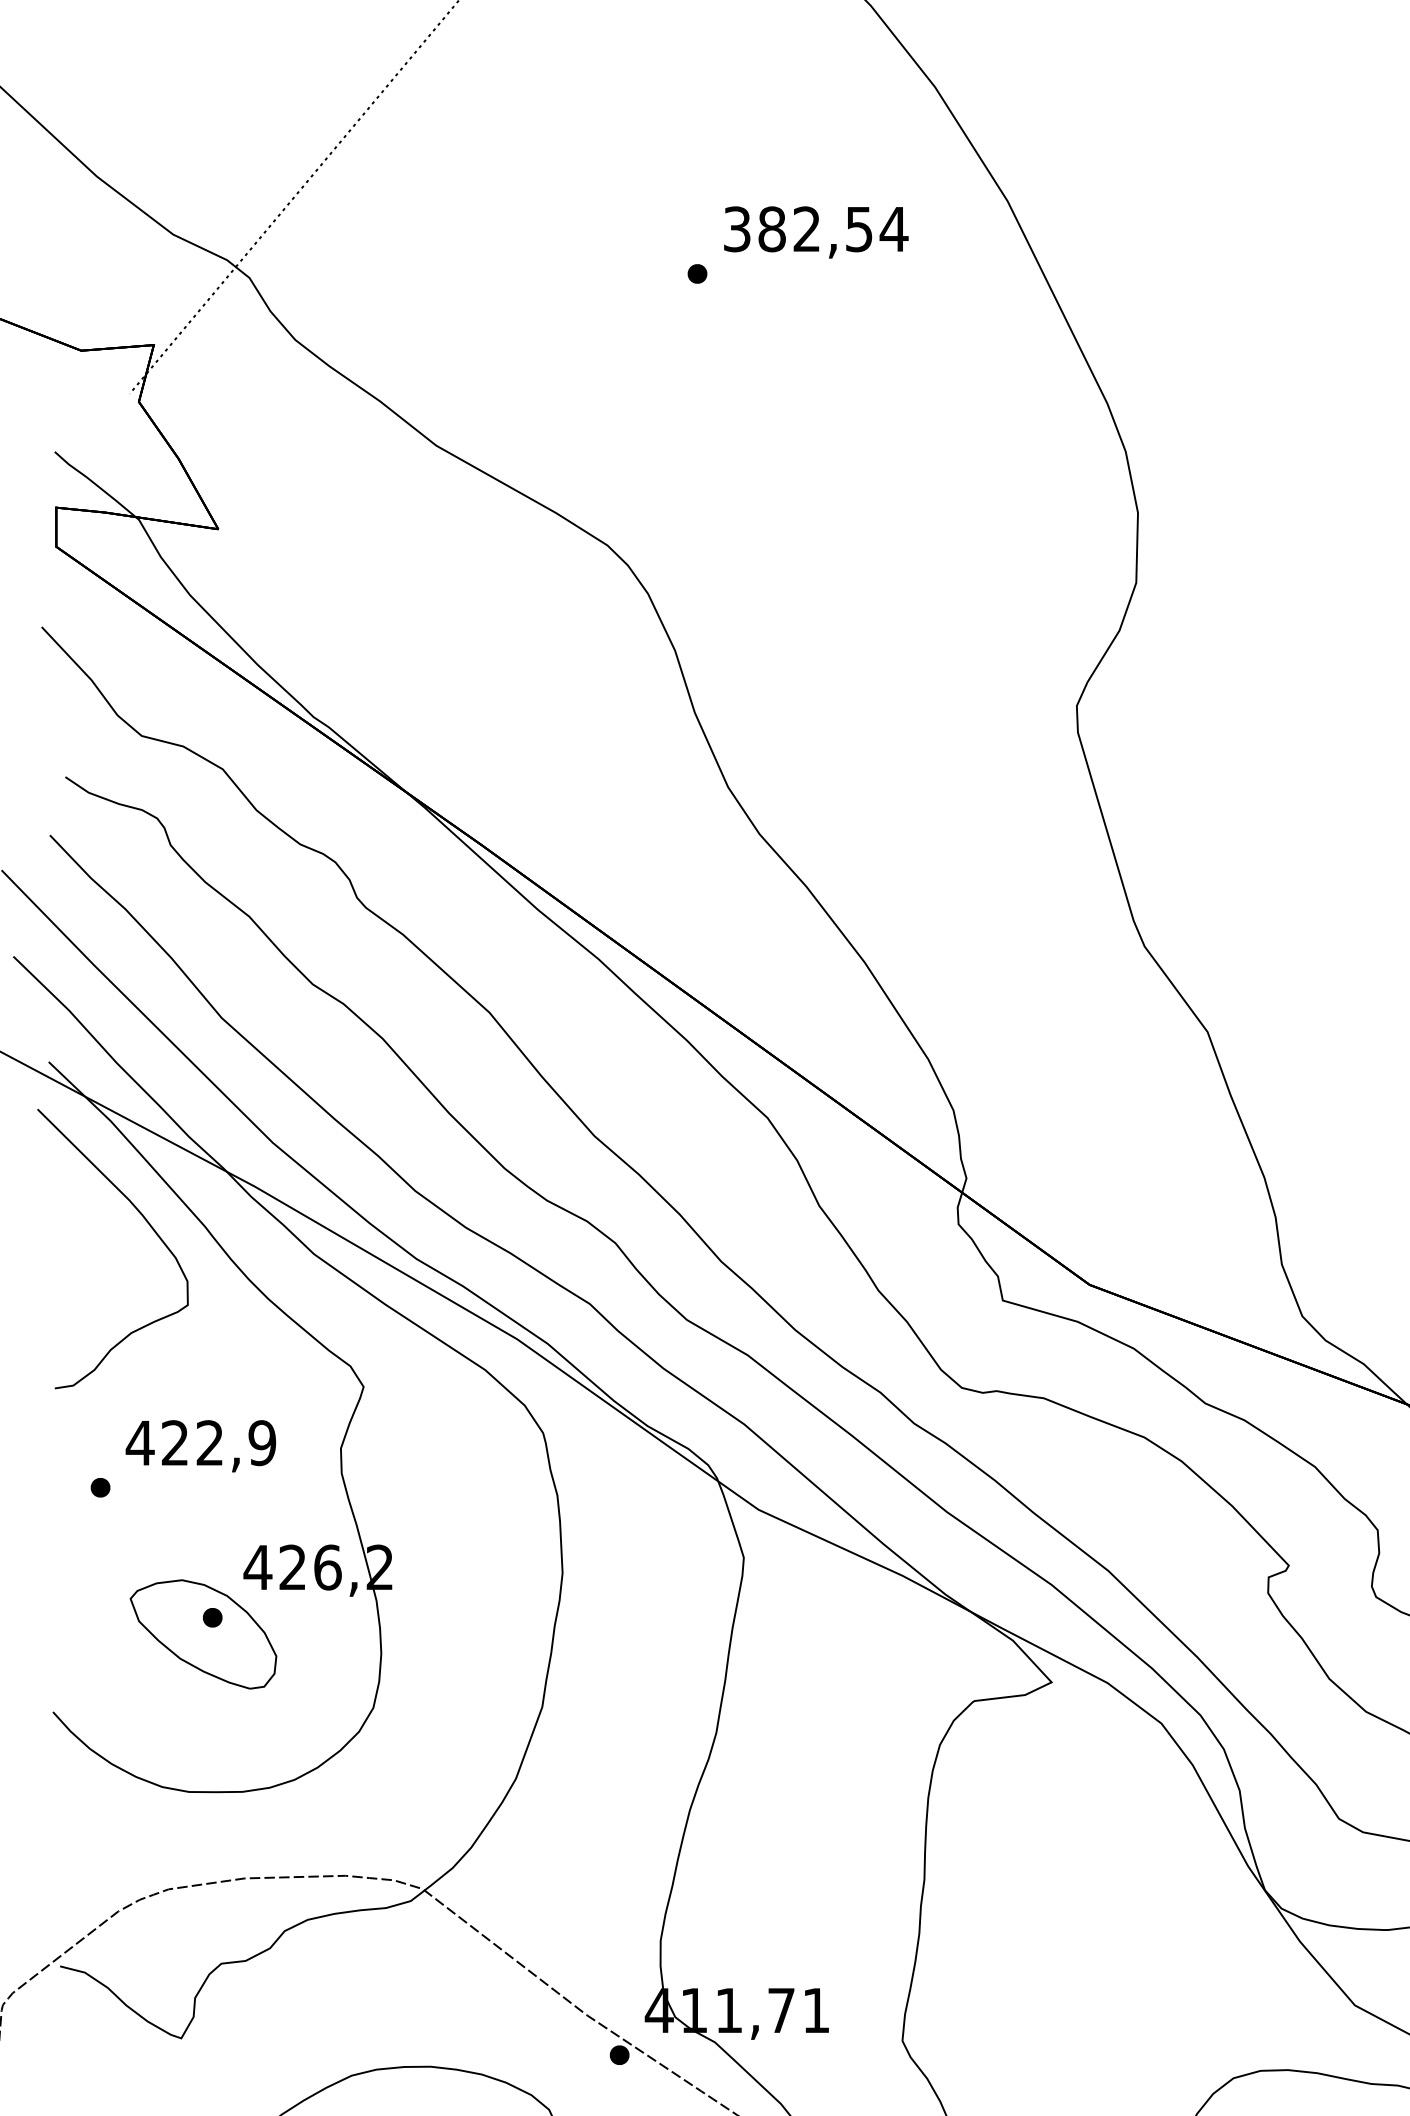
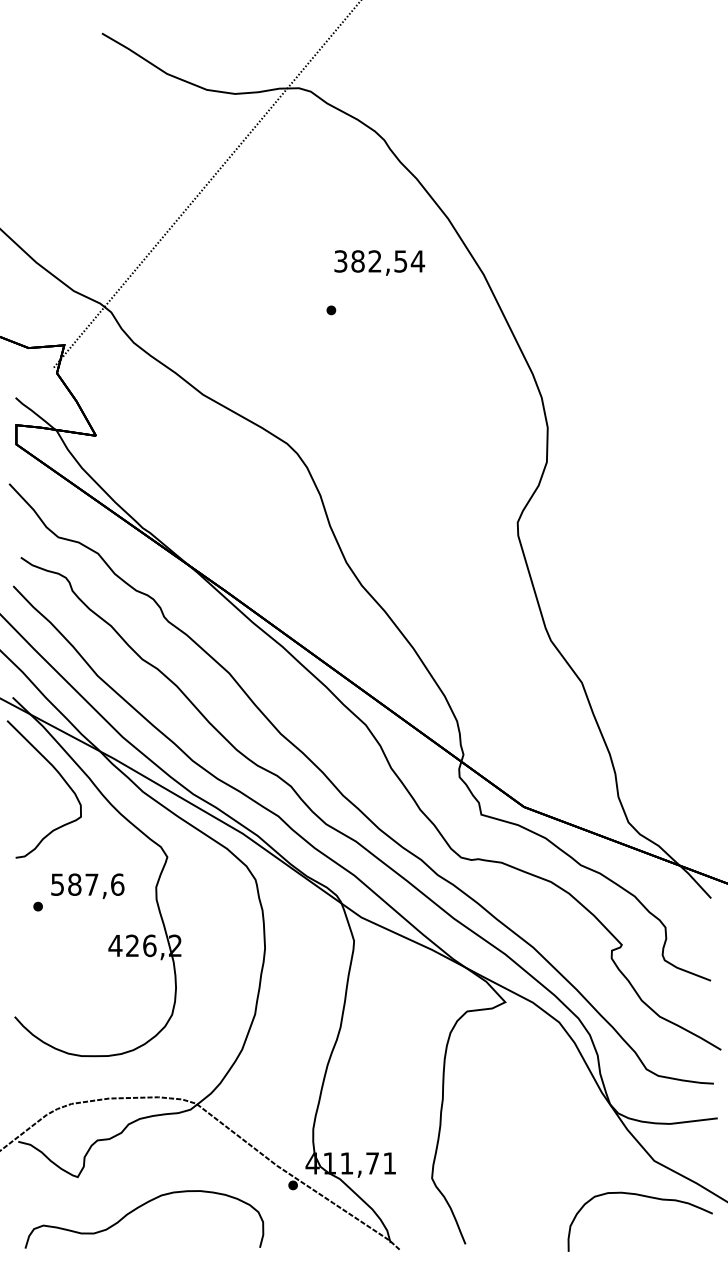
text: (815, 231) -> (379, 262), moved
text: (201, 1442) -> (87, 884), 422,9 -> 587,6
part: (203, 1634) -> (88, 978), removed

